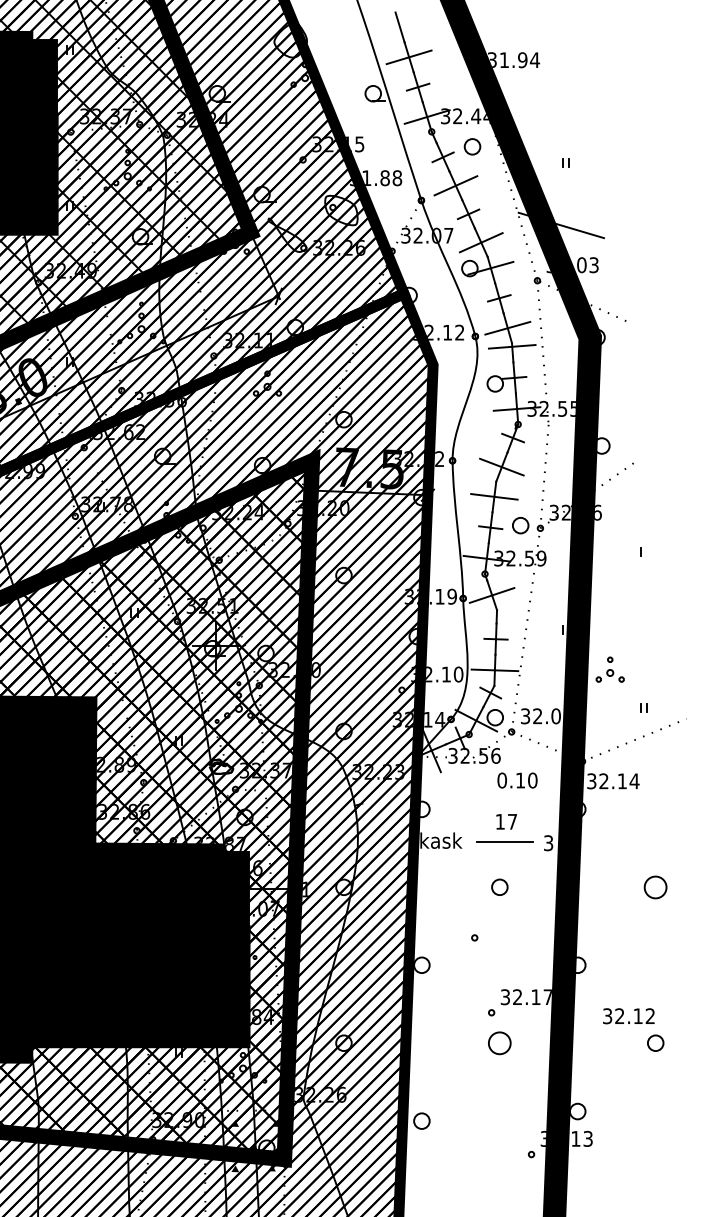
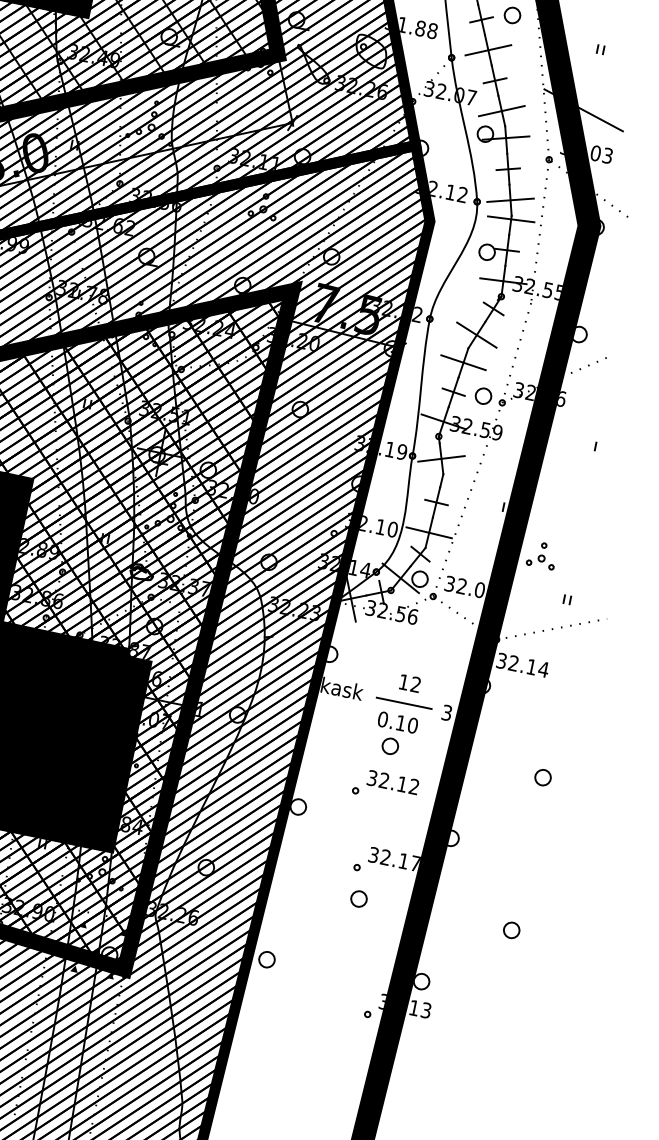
text: (517, 780) -> (397, 722), moved
text: (511, 821) -> (415, 684), 17 -> 12
circle: (655, 886) -> (543, 776), size x0.71
text: (628, 1016) -> (392, 782), moved
circle: (499, 1042) -> (358, 898), size x0.71

